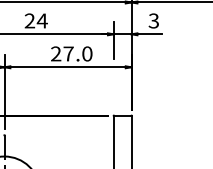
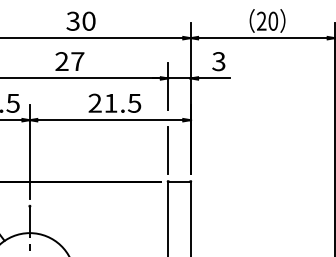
text: (42, 20) -> (77, 61), 24 -> 27
text: (77, 53) -> (122, 102), 27.0 -> 21.5
line: (114, 91) -> (168, 150), added

